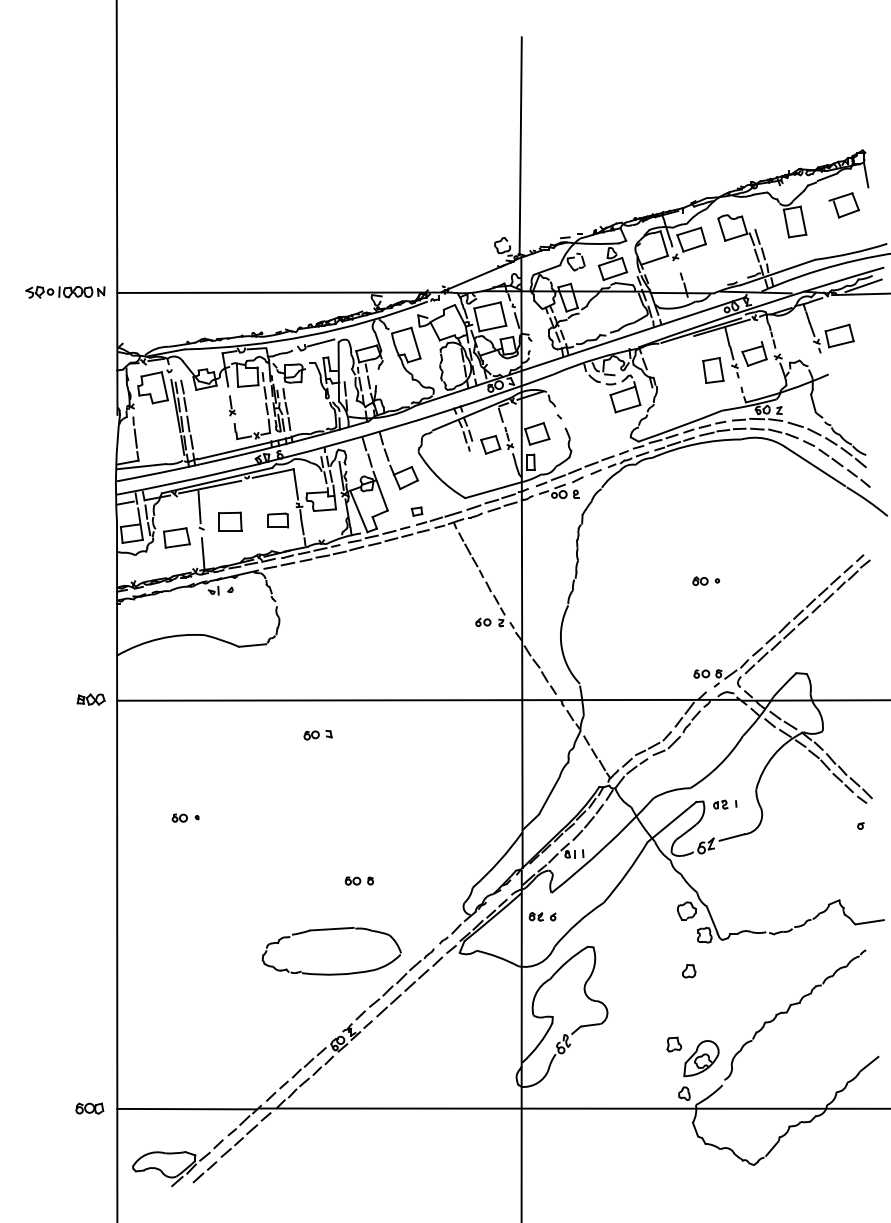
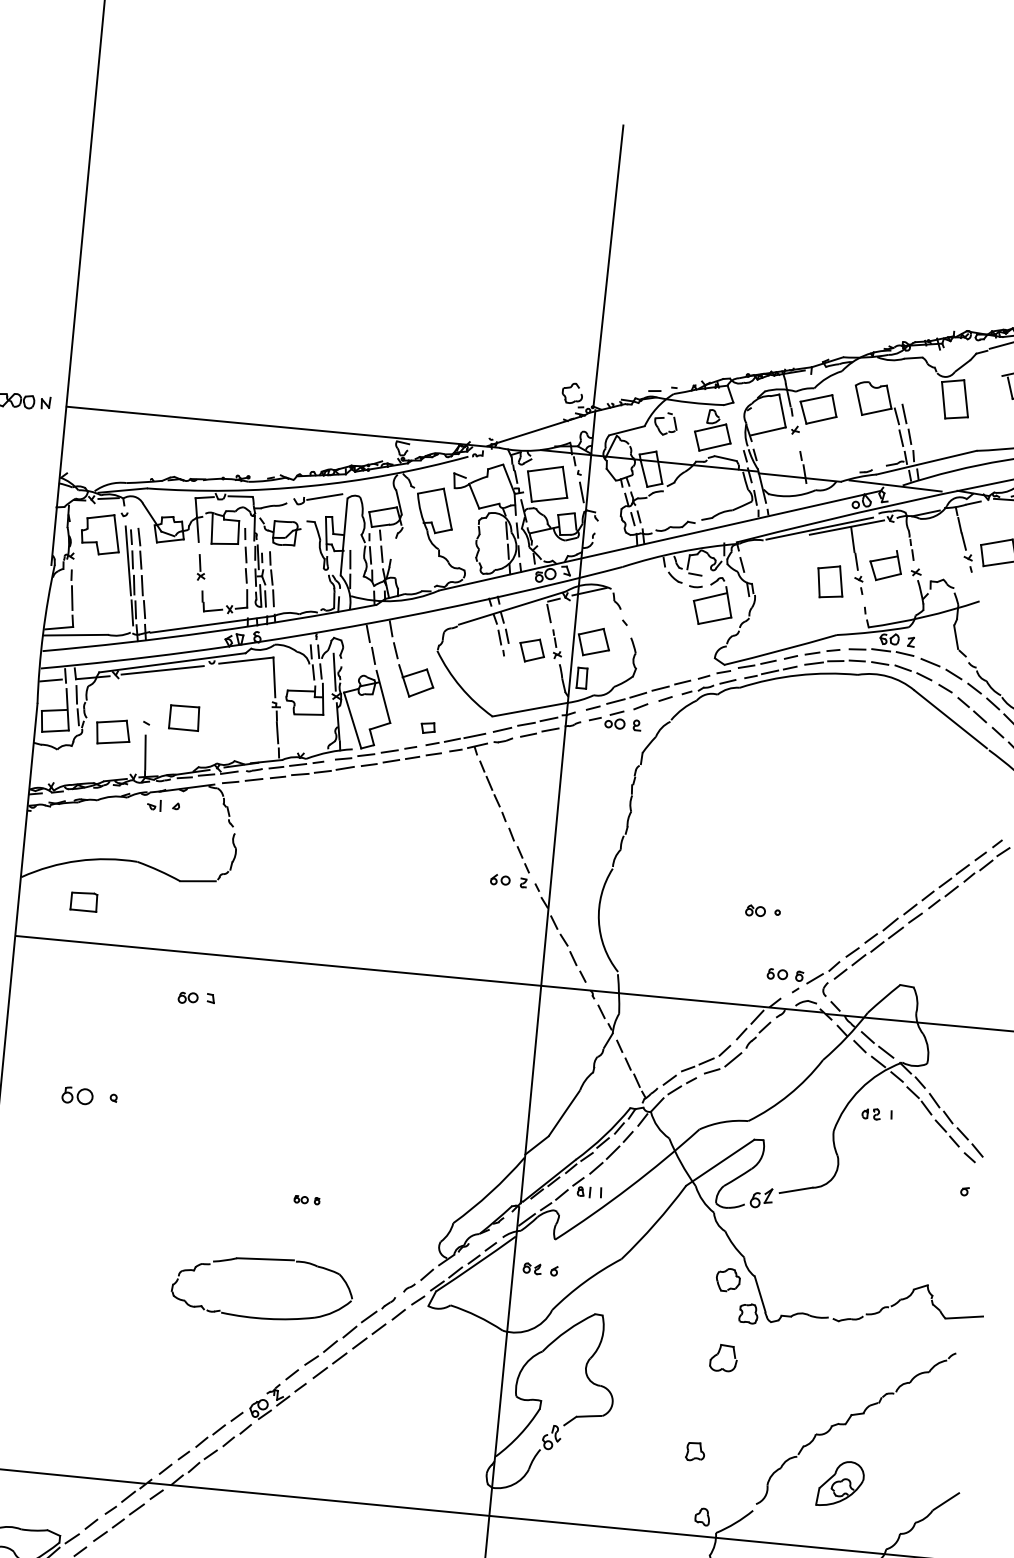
line: (199, 507) -> (146, 695), removed
part: (278, 520) -> (84, 901), moved
part: (705, 581) -> (762, 911), moved
part: (317, 735) -> (195, 998), moved
part: (725, 804) -> (877, 1114), moved
part: (185, 817) -> (89, 1096), size x1.6
part: (358, 880) -> (306, 1199), size x0.7
part: (689, 971) -> (724, 1358), size x1.6
part: (701, 1058) -> (840, 1484), moved

